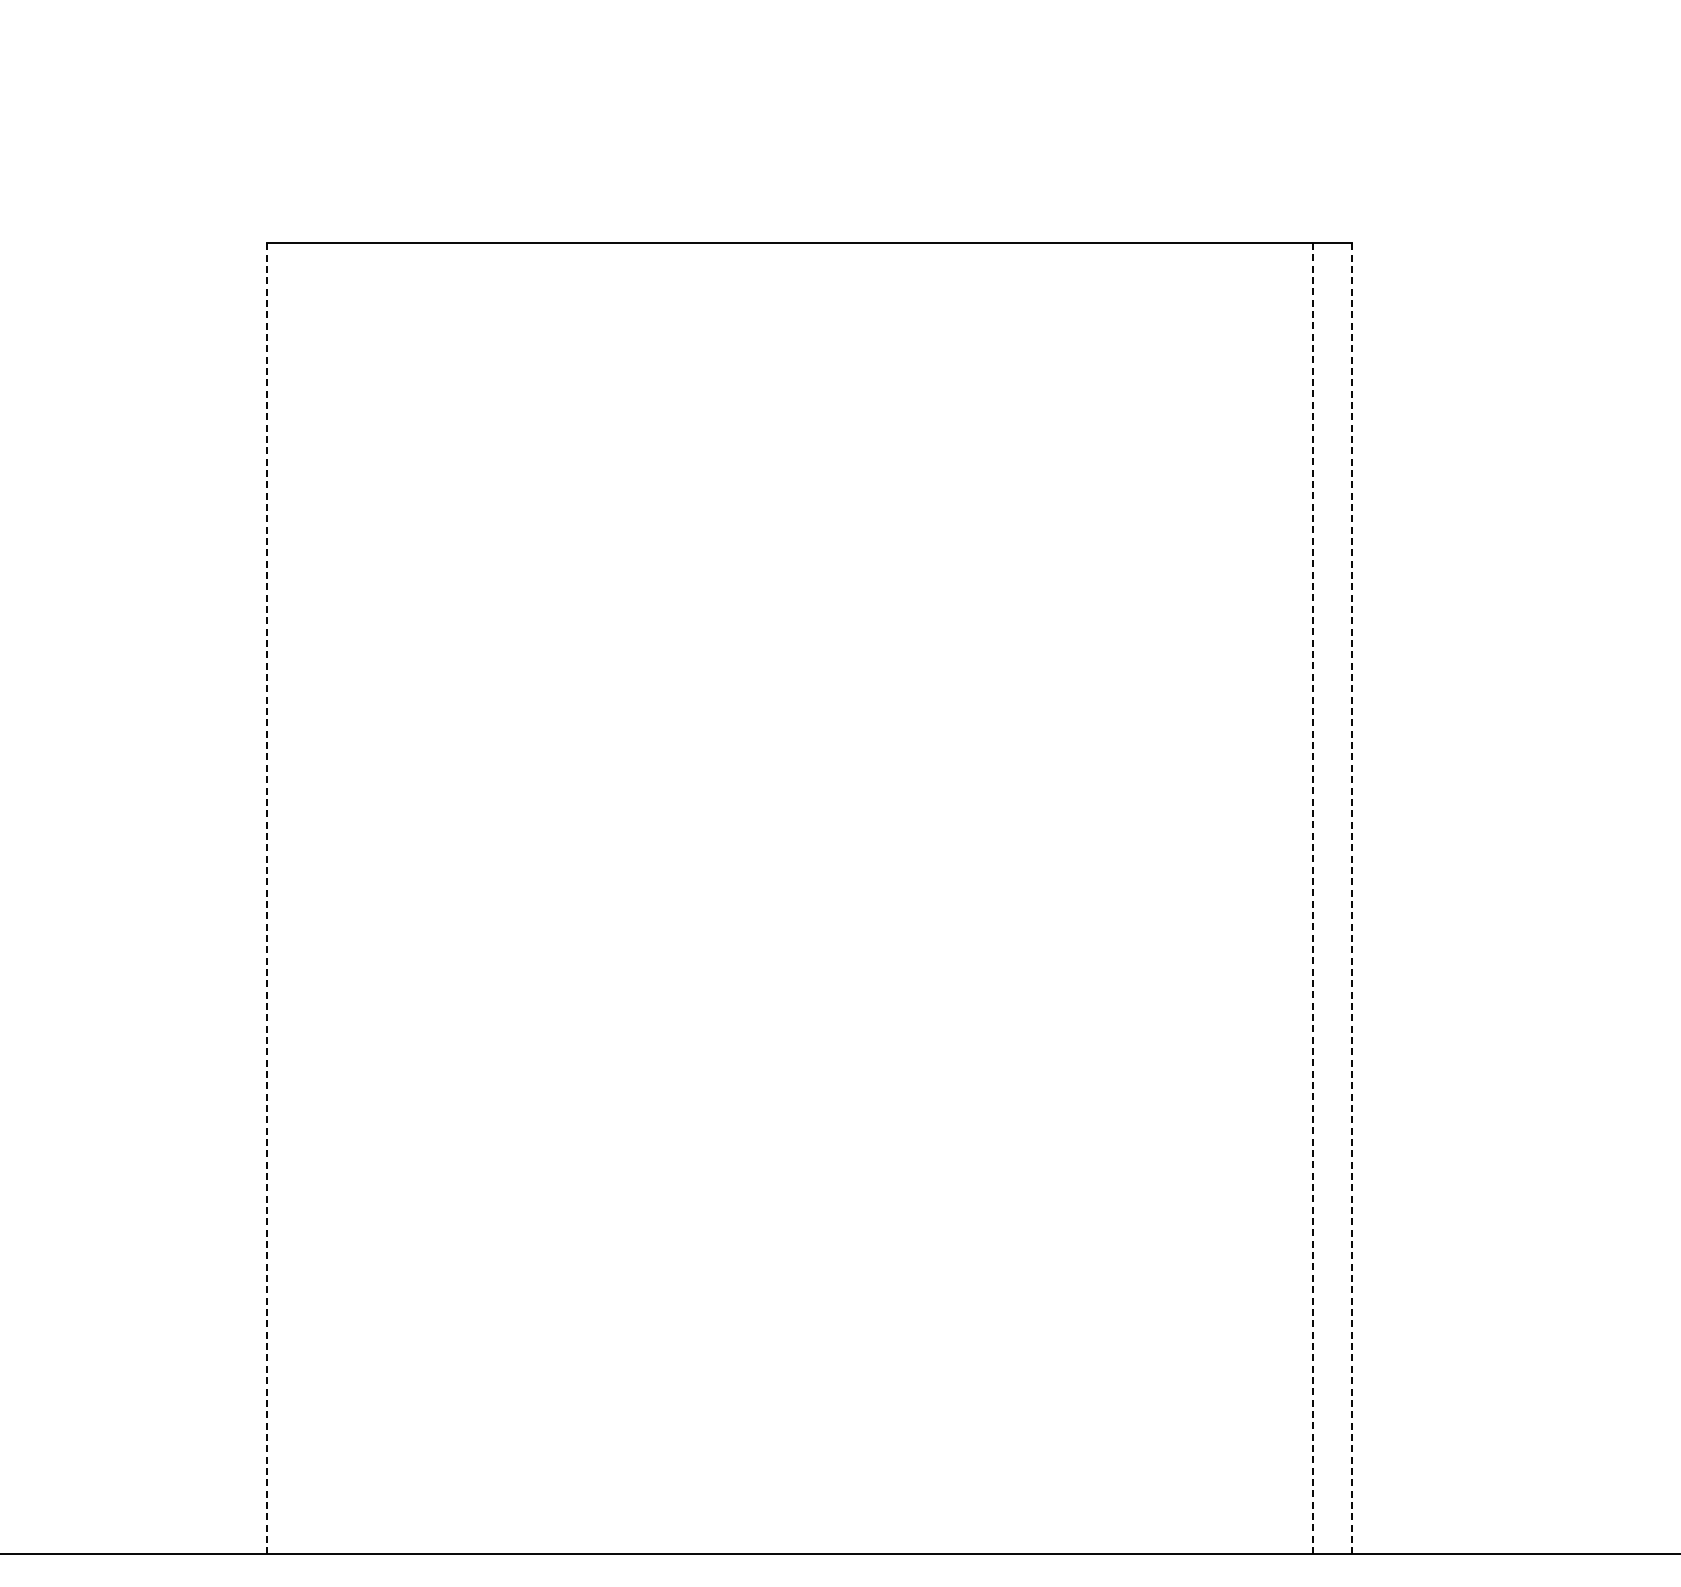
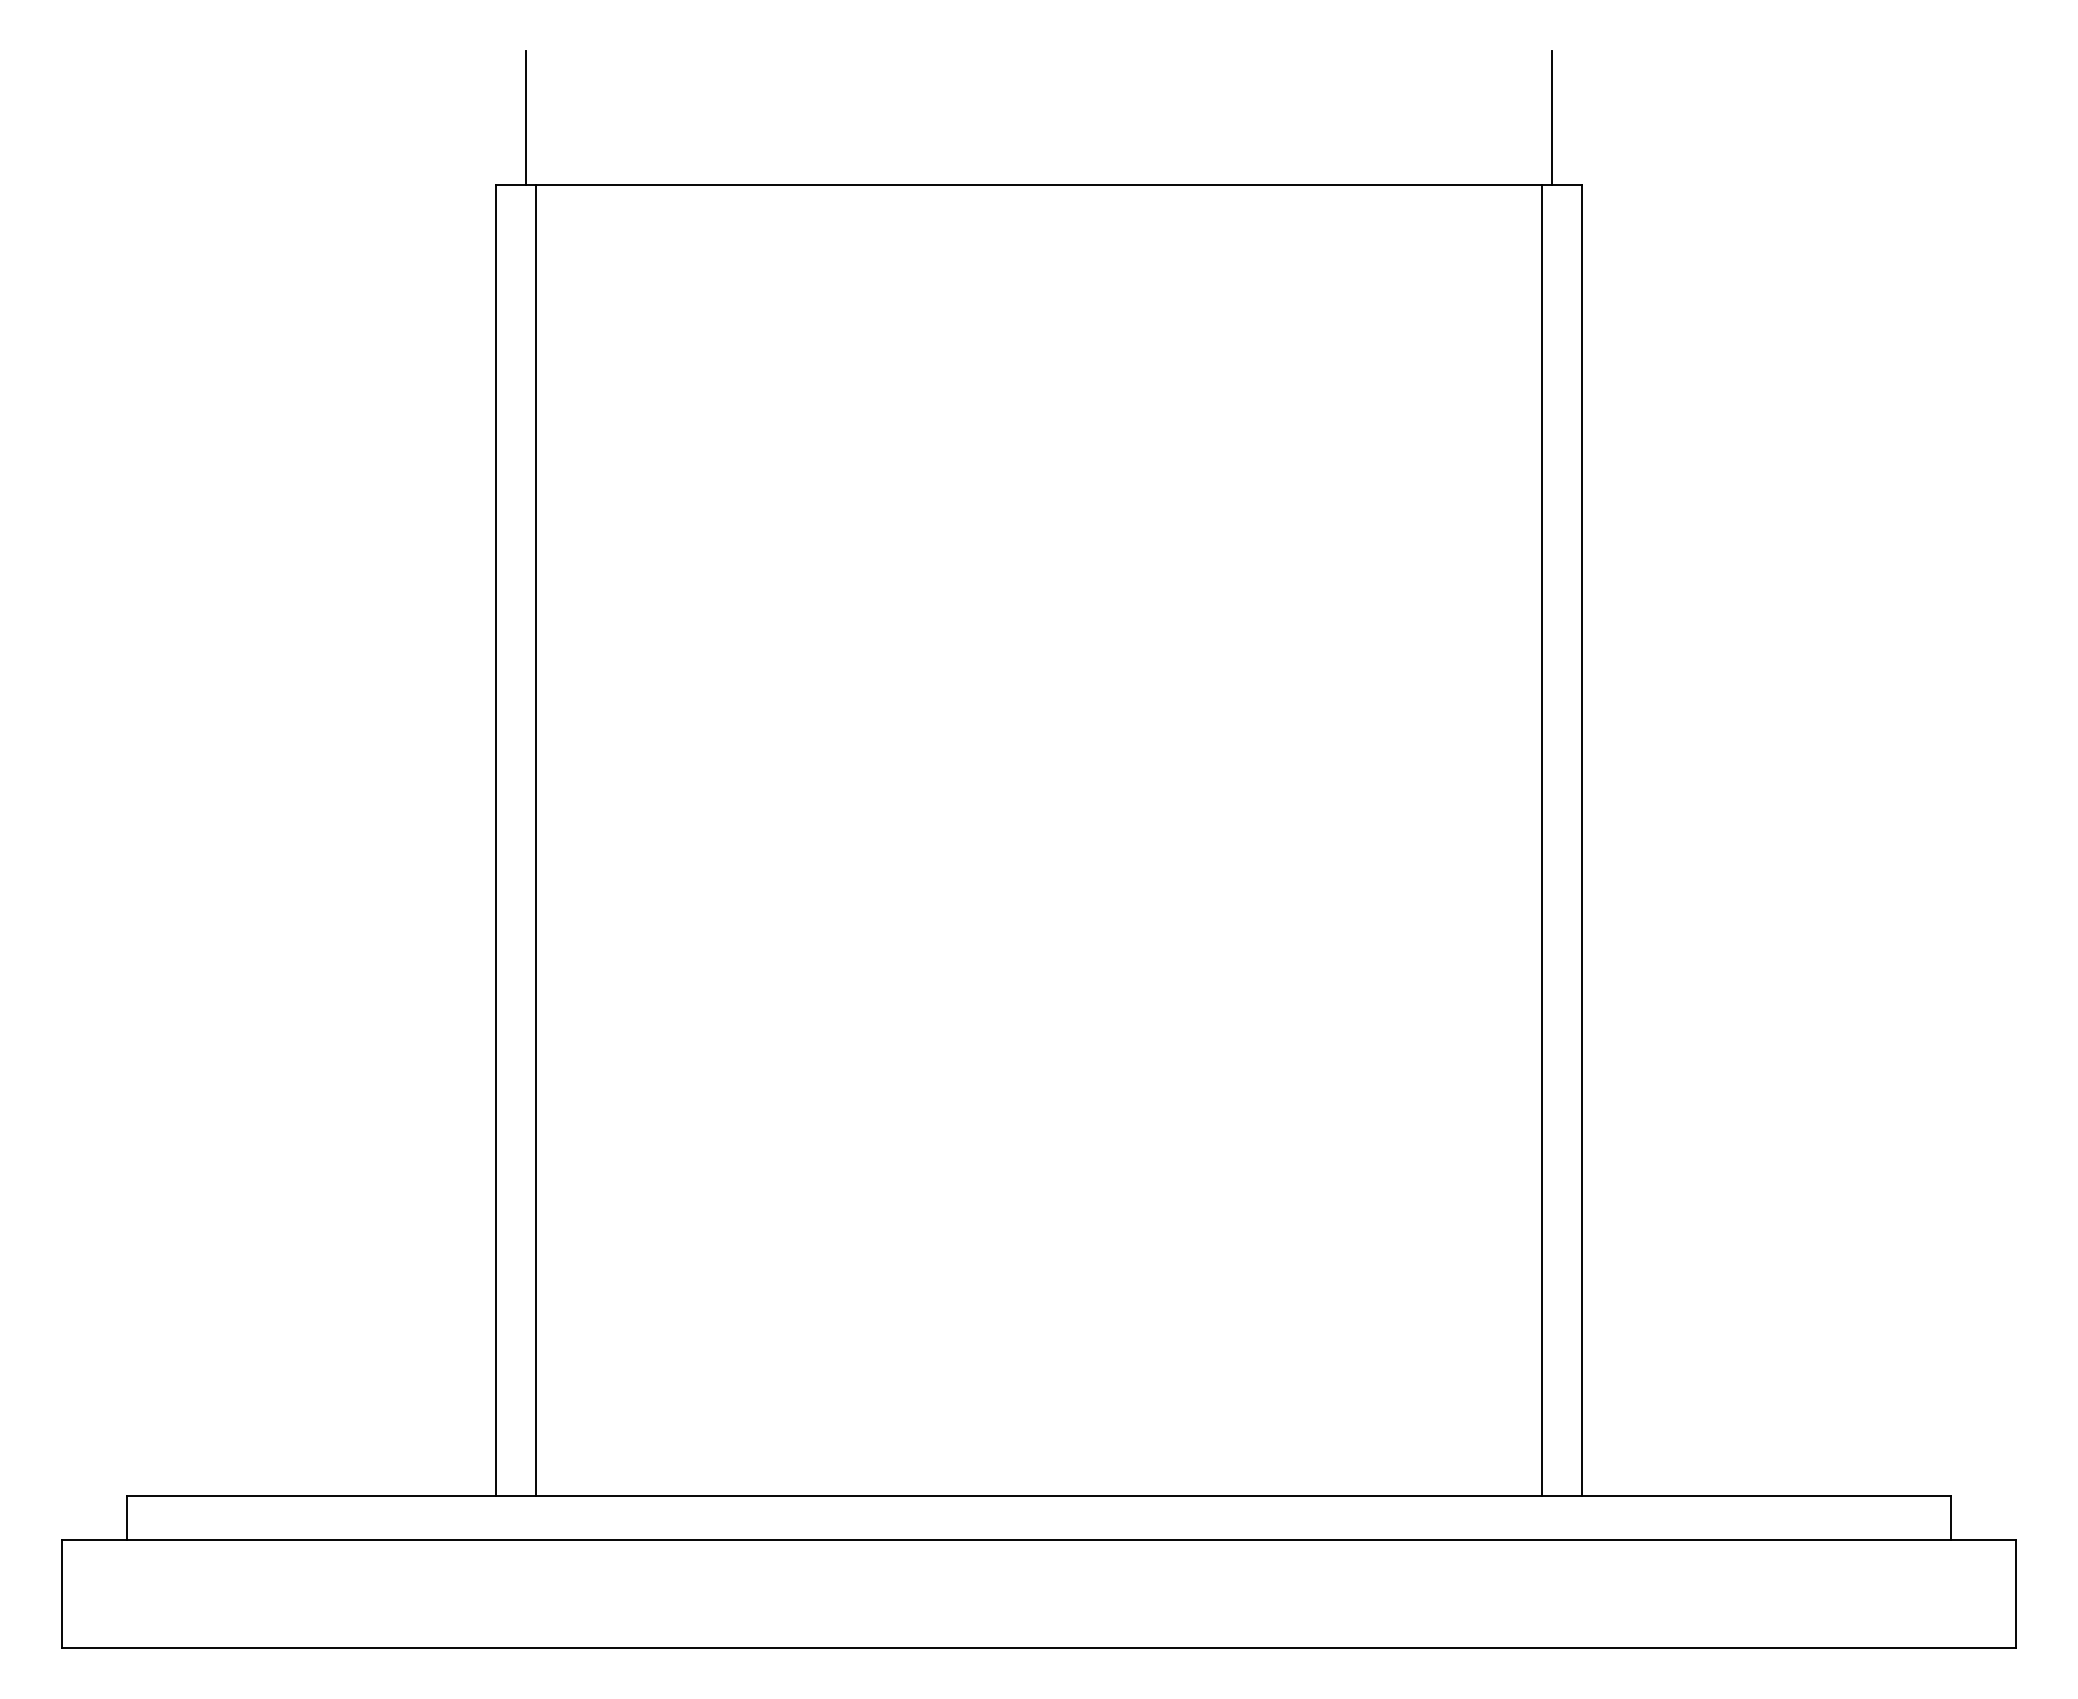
line: (297, 175) -> (526, 117), added
line: (1322, 175) -> (1551, 117), added
line: (306, 898) -> (535, 840), added
line: (1313, 898) -> (1542, 840), dashed -> solid
line: (267, 899) -> (496, 841), dashed -> solid
line: (1352, 899) -> (1581, 841), dashed -> solid

